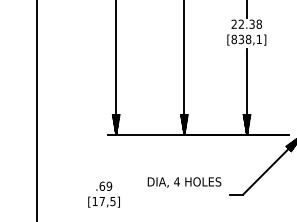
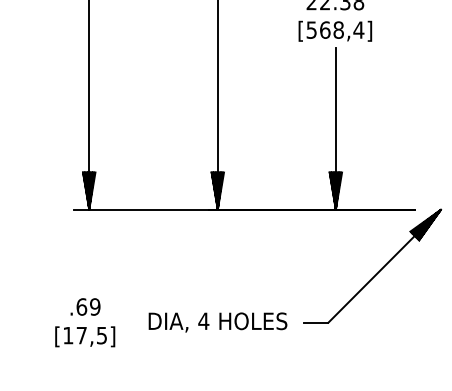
text: (246, 39) -> (334, 30), [838,1] -> [568,4]
text: (184, 182) -> (217, 322), moved
text: (103, 194) -> (84, 322), moved

